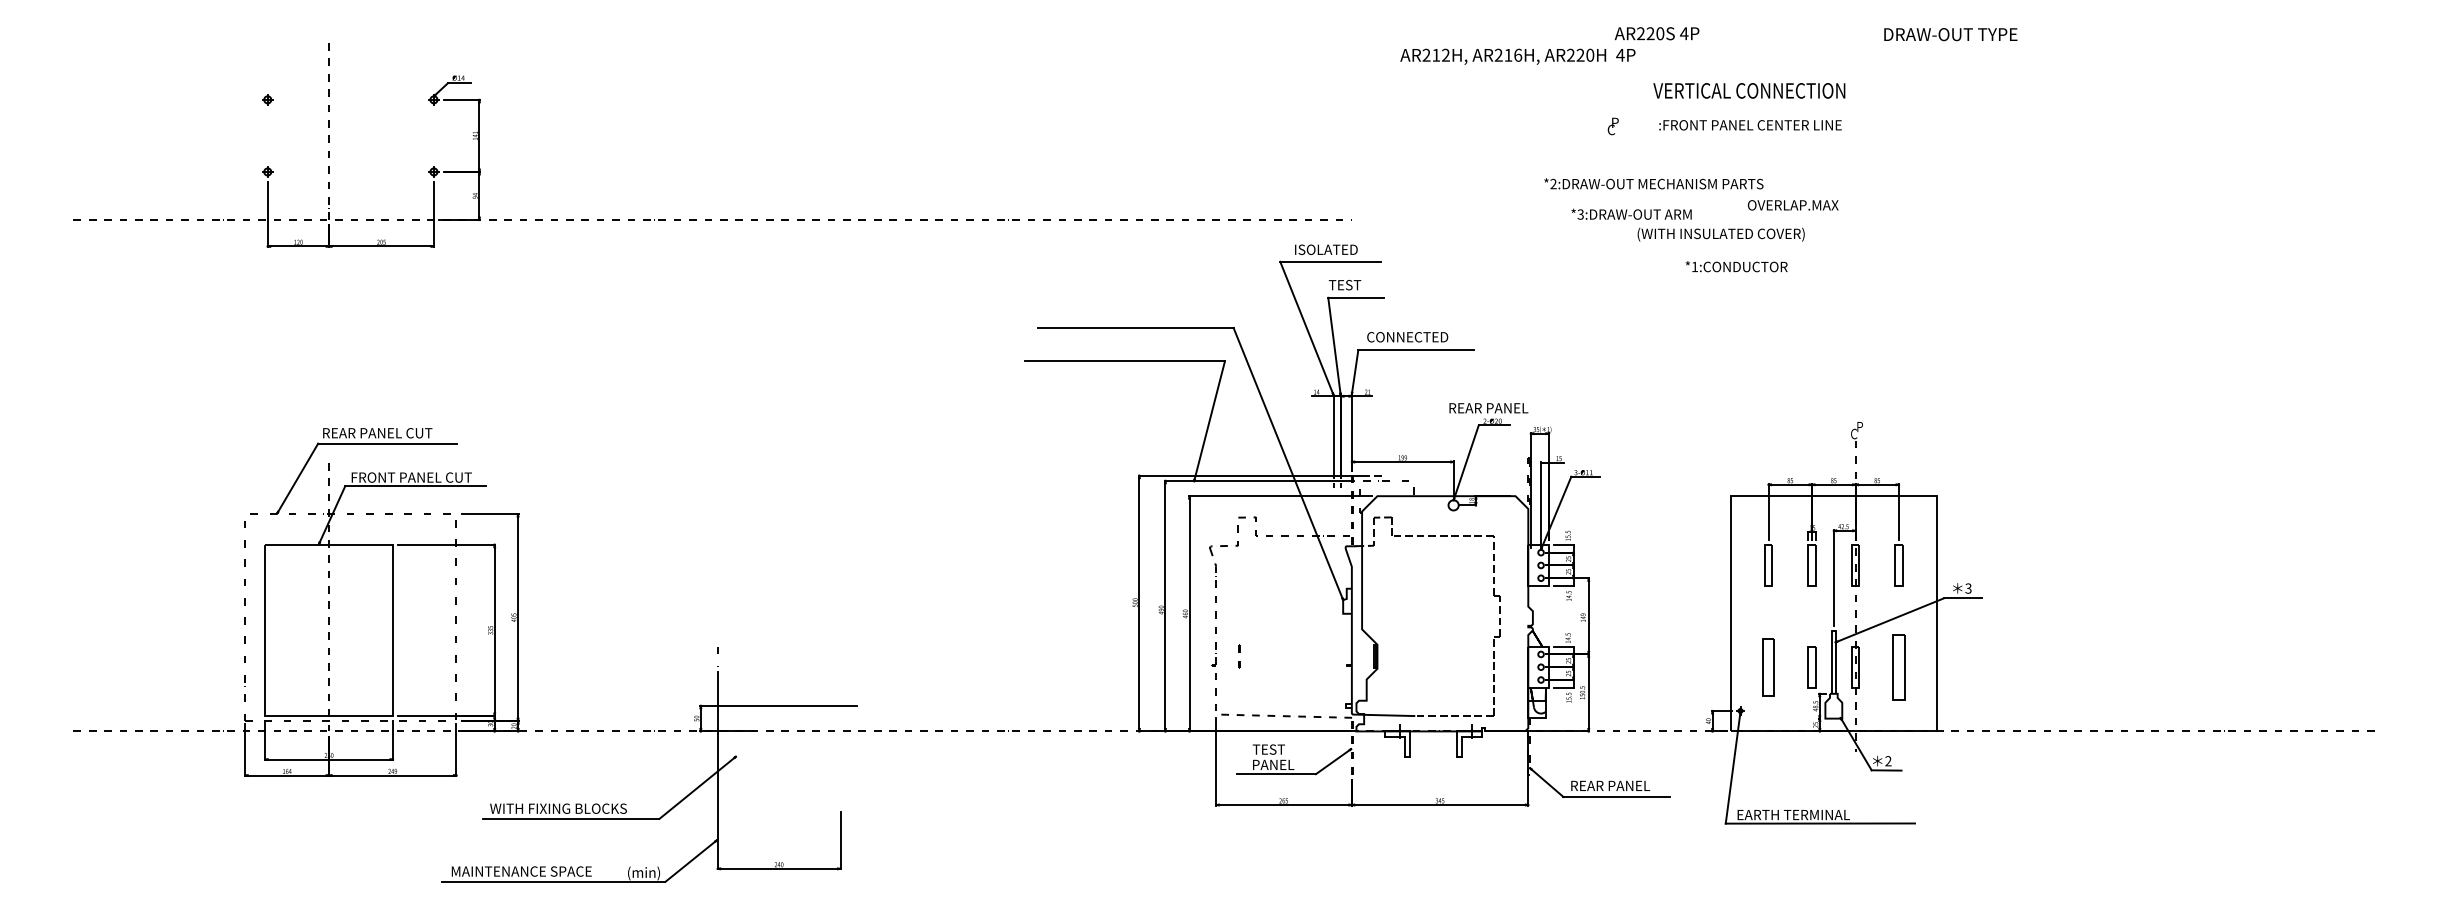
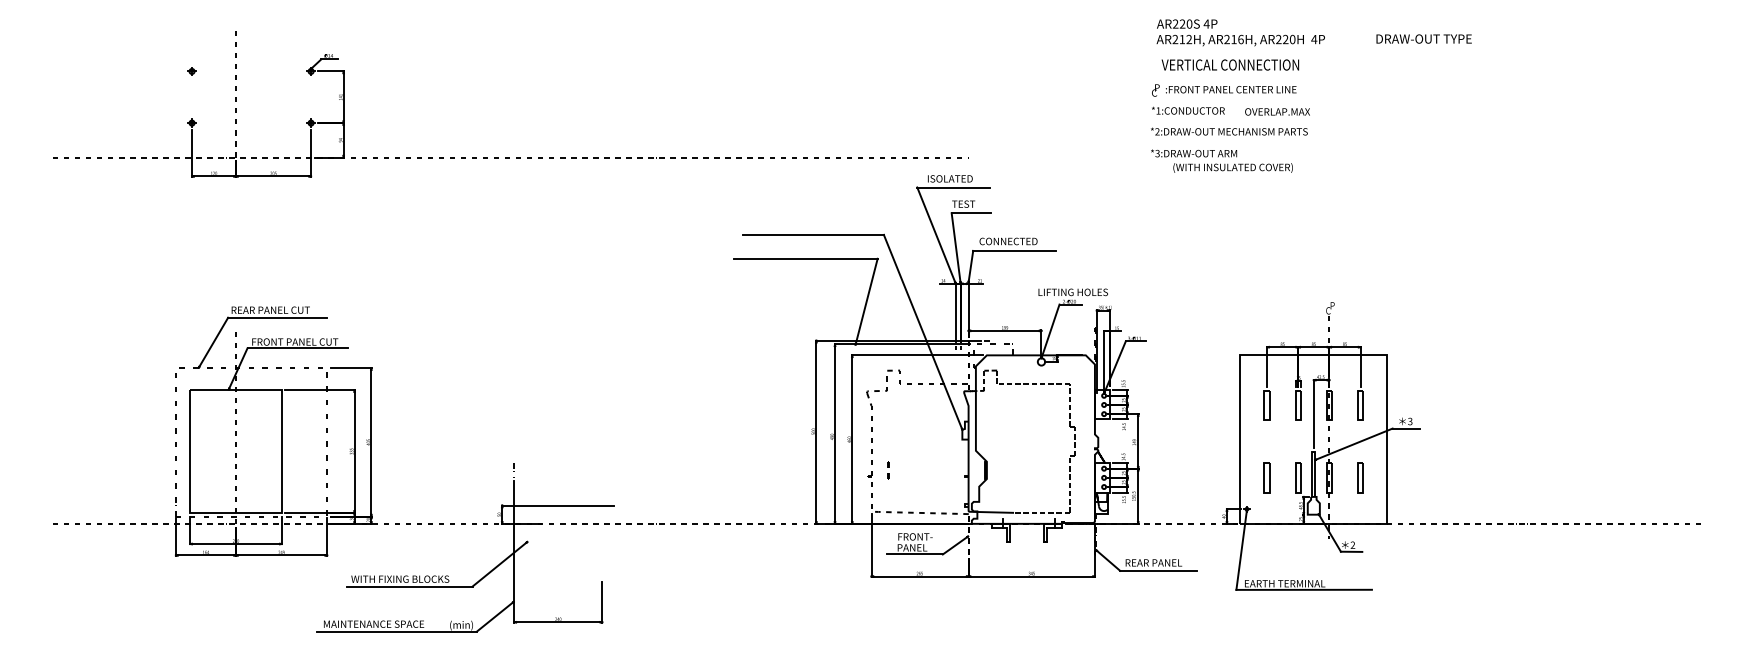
text: (1950, 34) -> (1423, 38), moved
text: (1517, 56) -> (1240, 40), moved
text: (1749, 90) -> (1230, 64), moved
text: (1750, 125) -> (1231, 89), moved
text: (1653, 183) -> (1229, 131), moved
text: (1792, 205) -> (1277, 112), moved
text: (1631, 213) -> (1193, 152), moved
text: (1736, 266) -> (1188, 110), moved
text: (1498, 408) -> (1073, 292), REAR PANEL -> LIFTING HOLES
part: (1768, 667) -> (1267, 478), size x0.71
part: (1898, 667) -> (1360, 478), size x0.62
text: (1276, 749) -> (914, 536), TEST -> FRONT-

